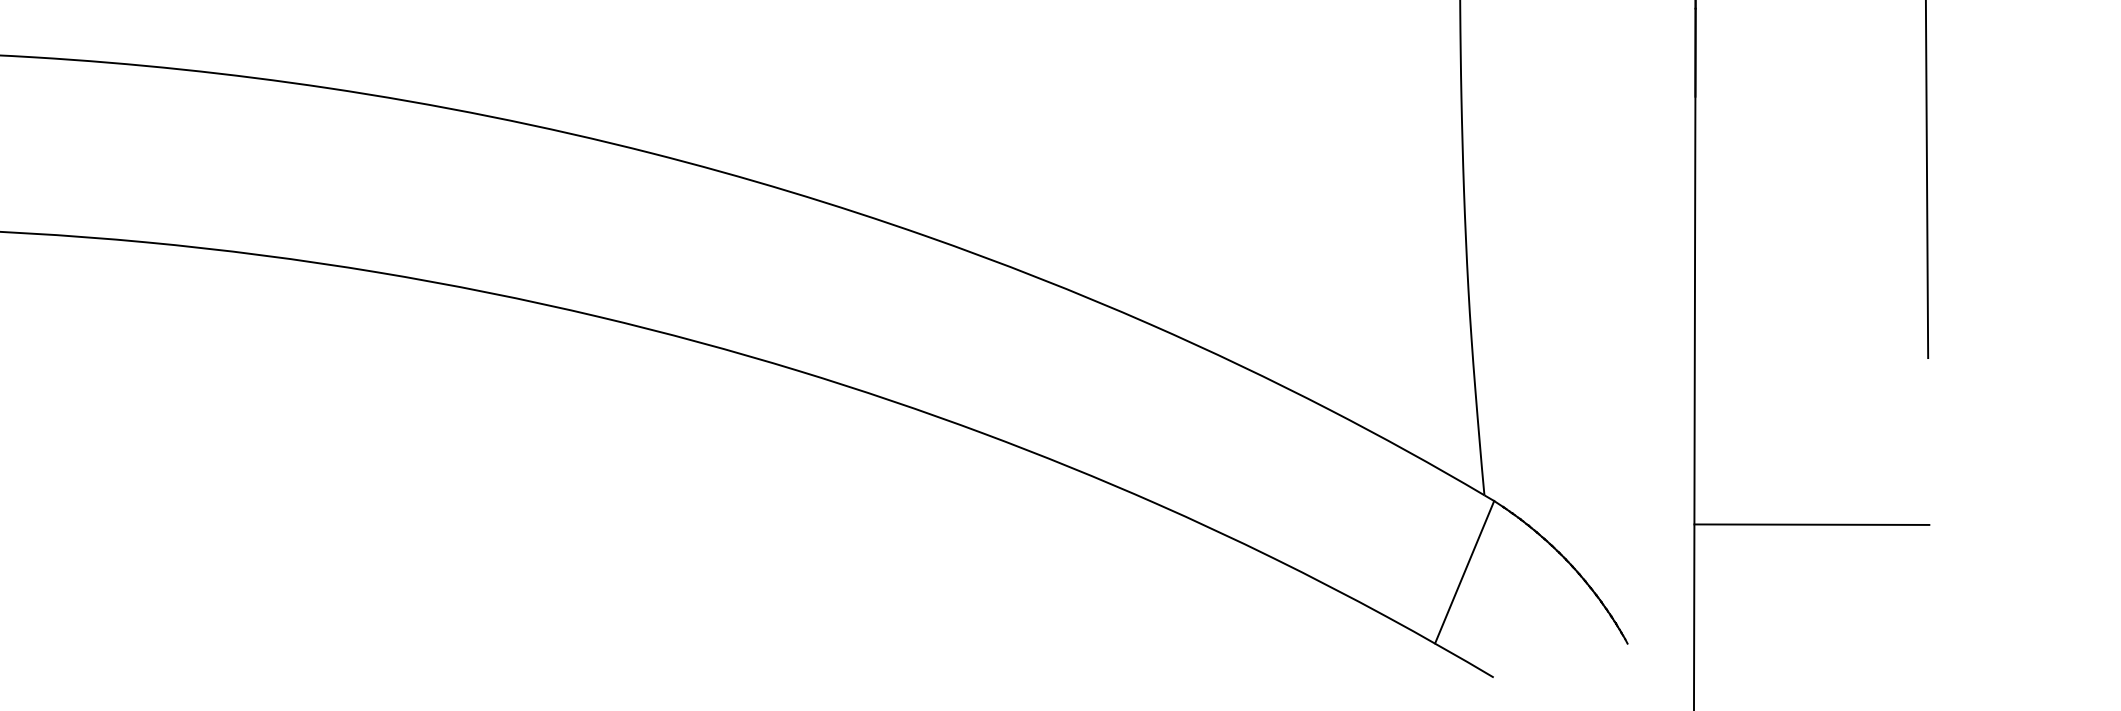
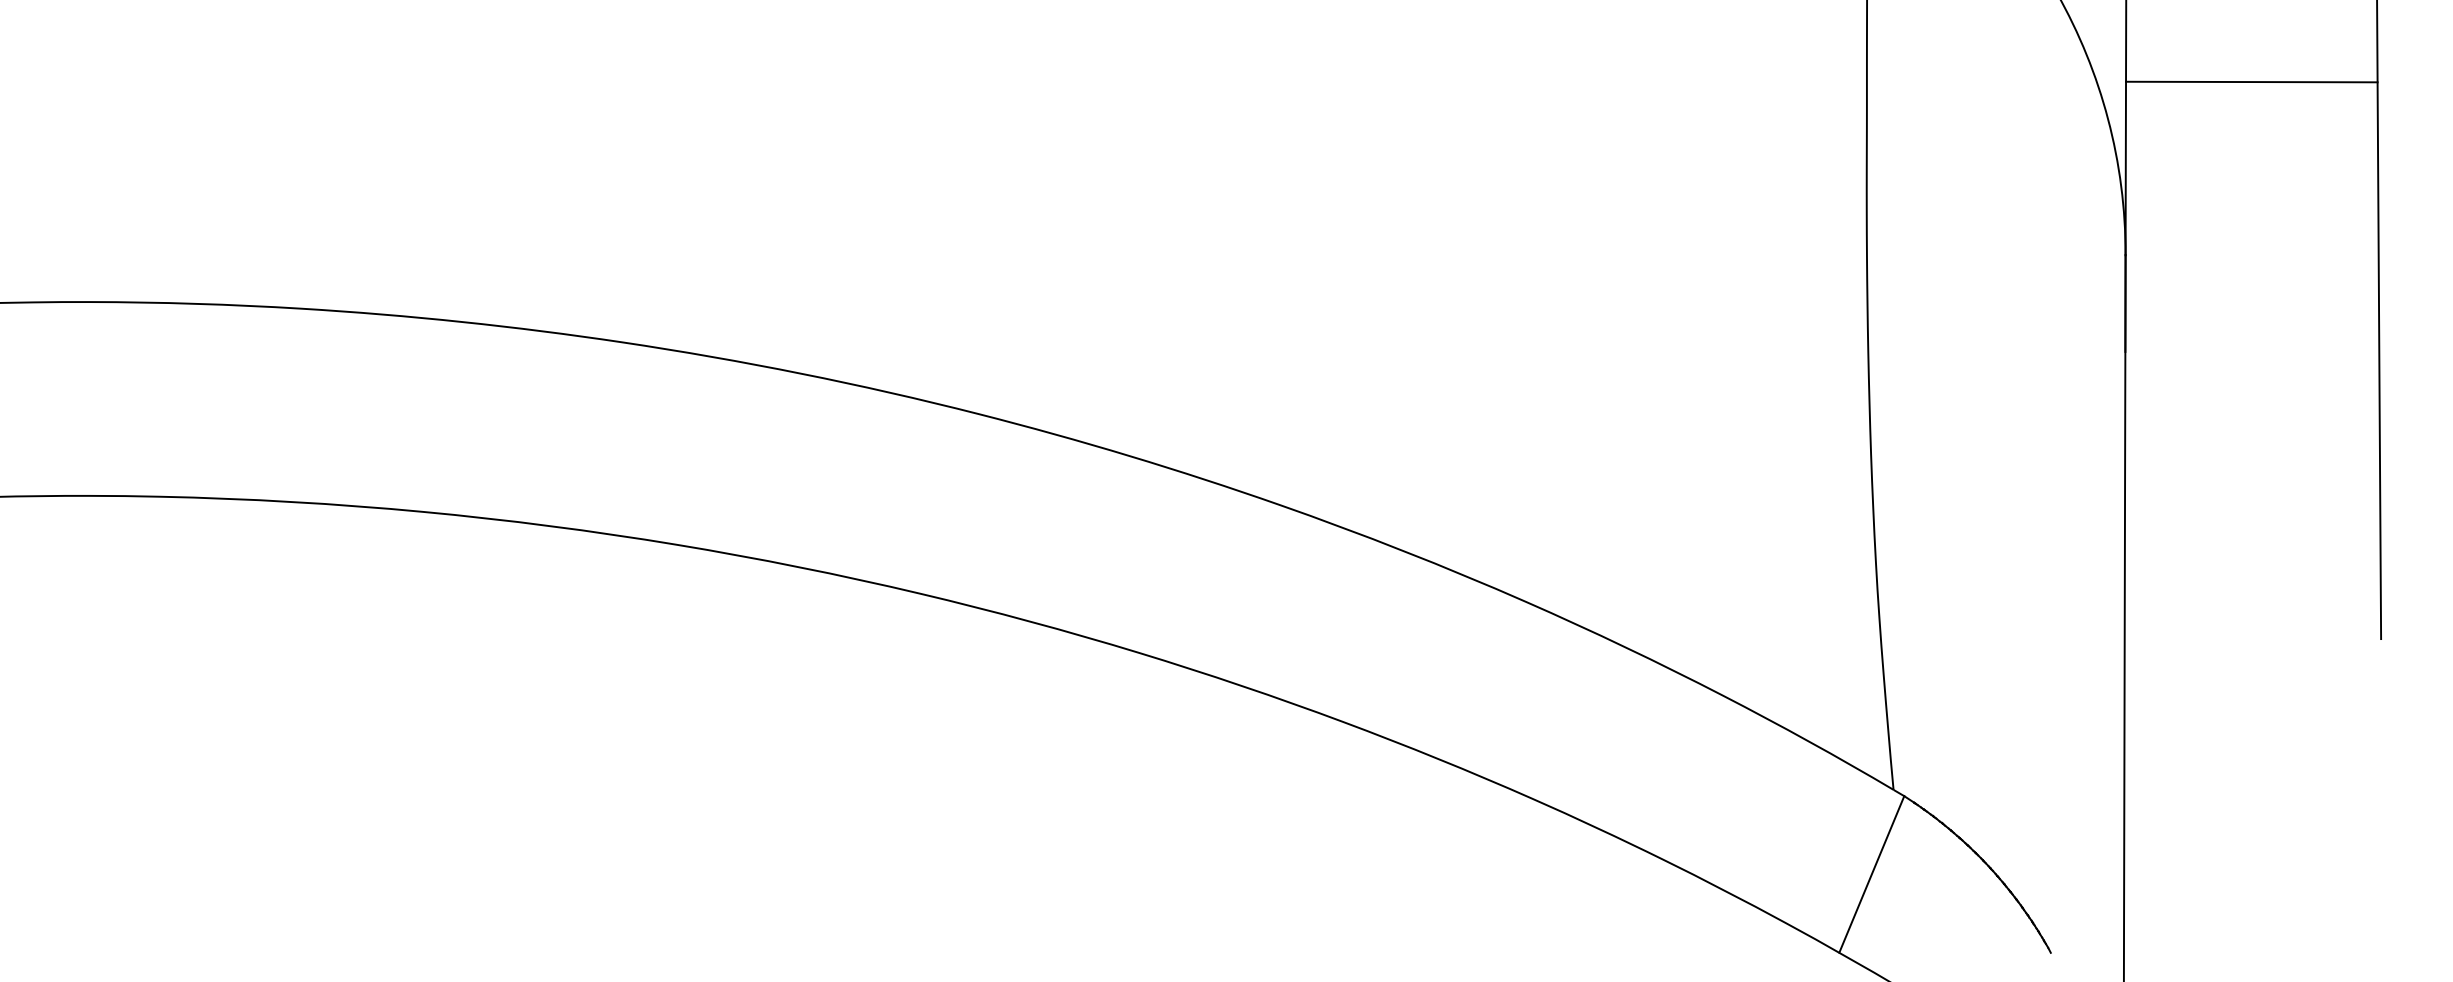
line: (1812, 524) -> (2253, 821), removed

